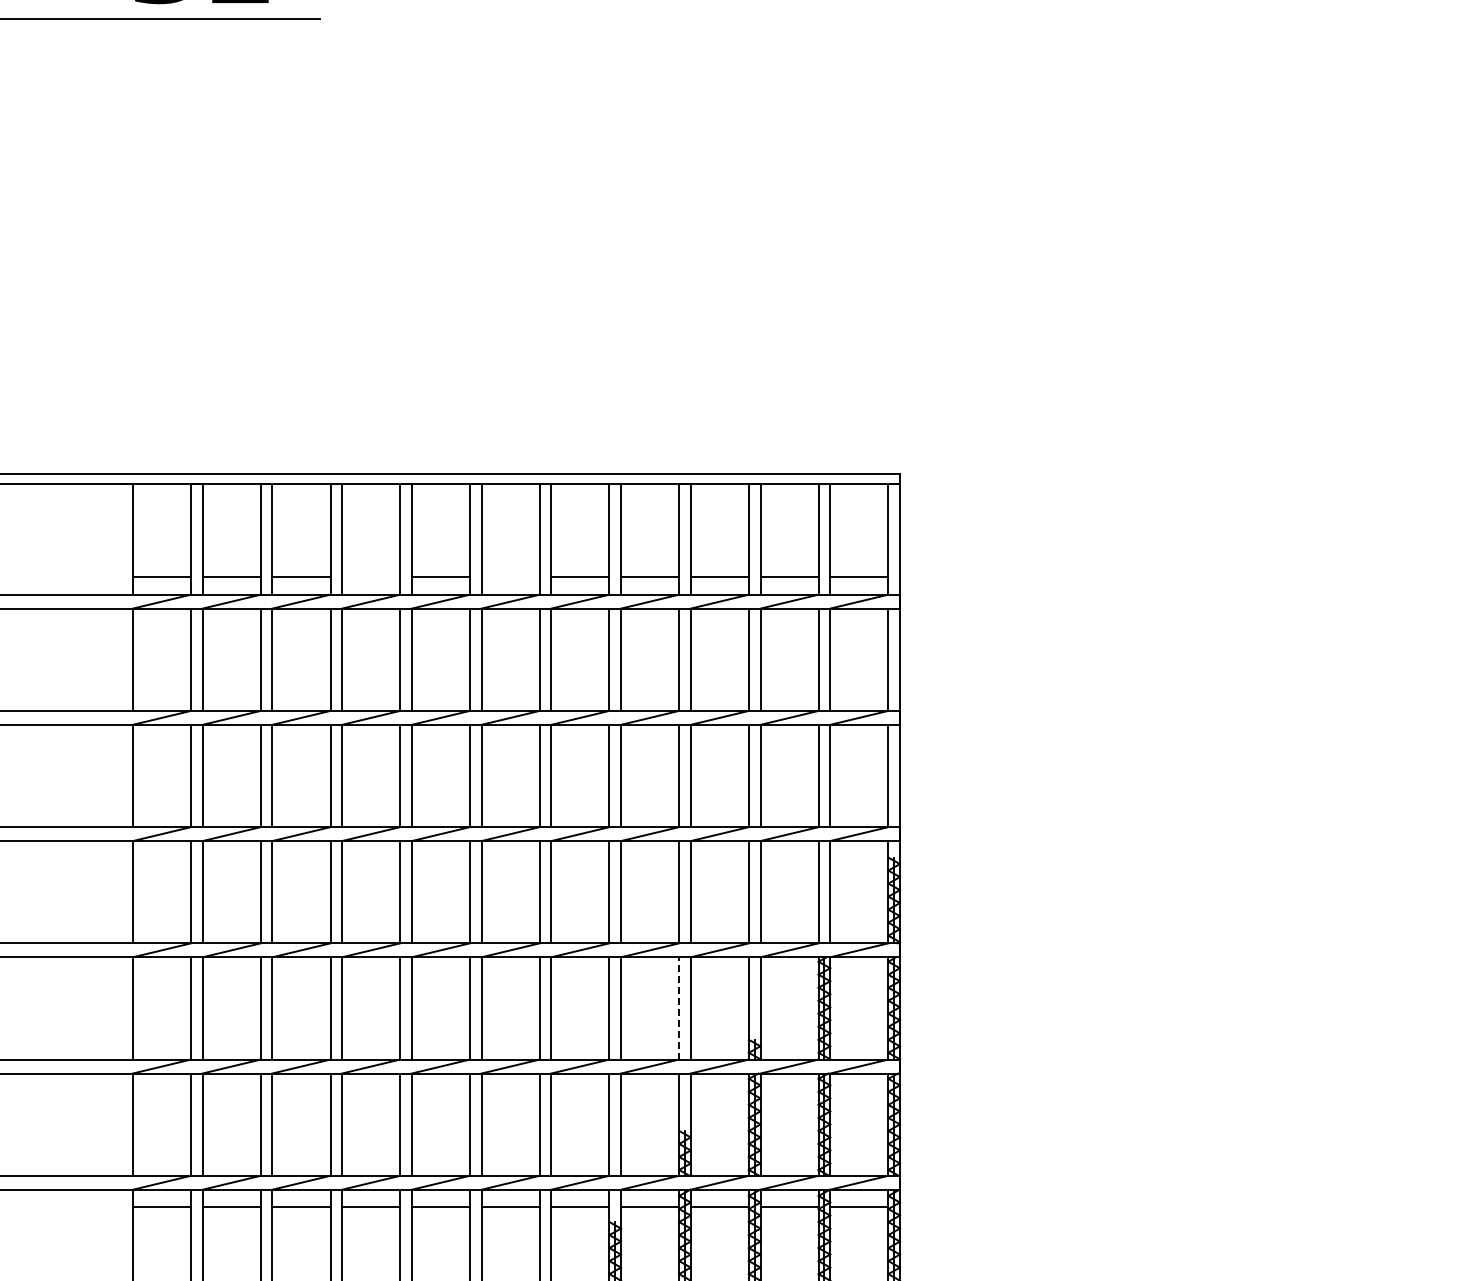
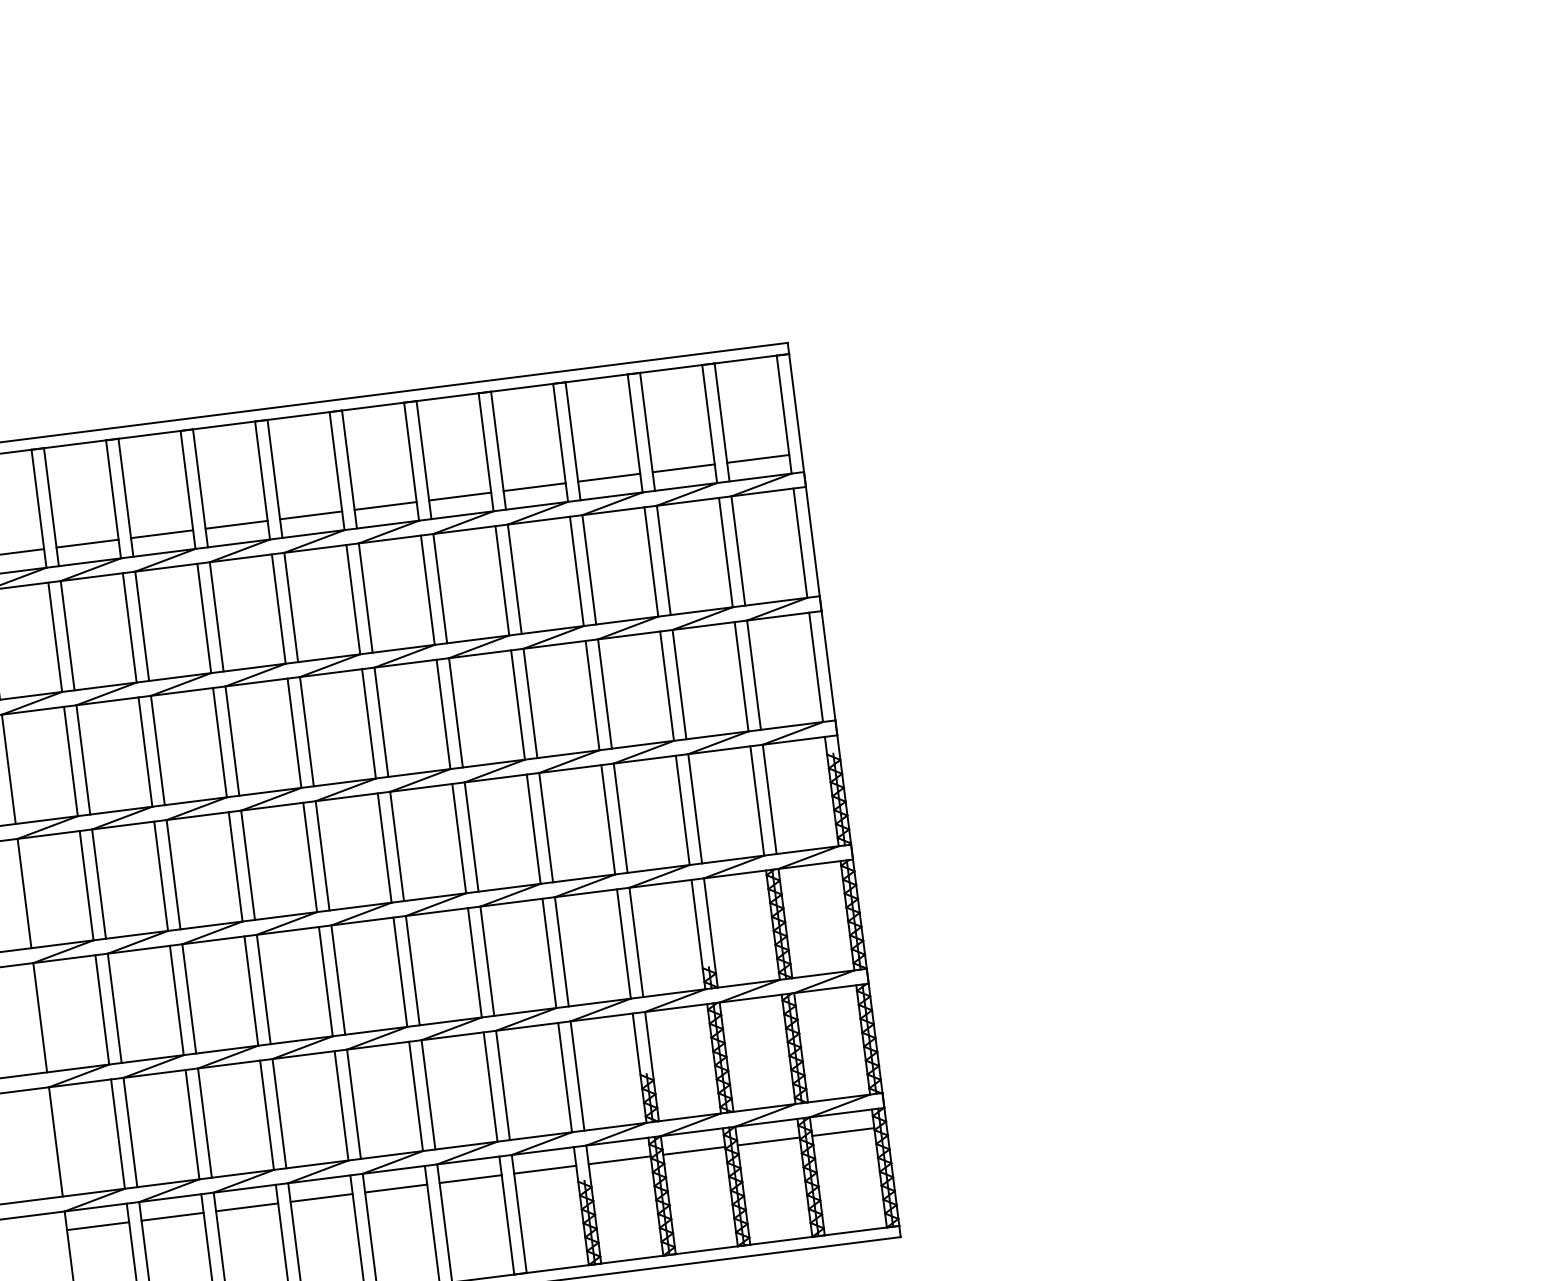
line: (371, 577) -> (237, 525), added
line: (510, 577) -> (385, 506), added
line: (679, 1007) -> (624, 942), dashed -> solid

